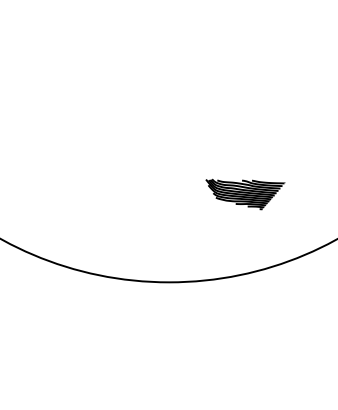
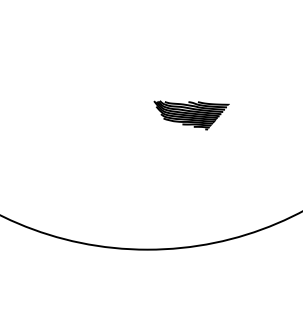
part: (245, 194) -> (191, 115), moved

